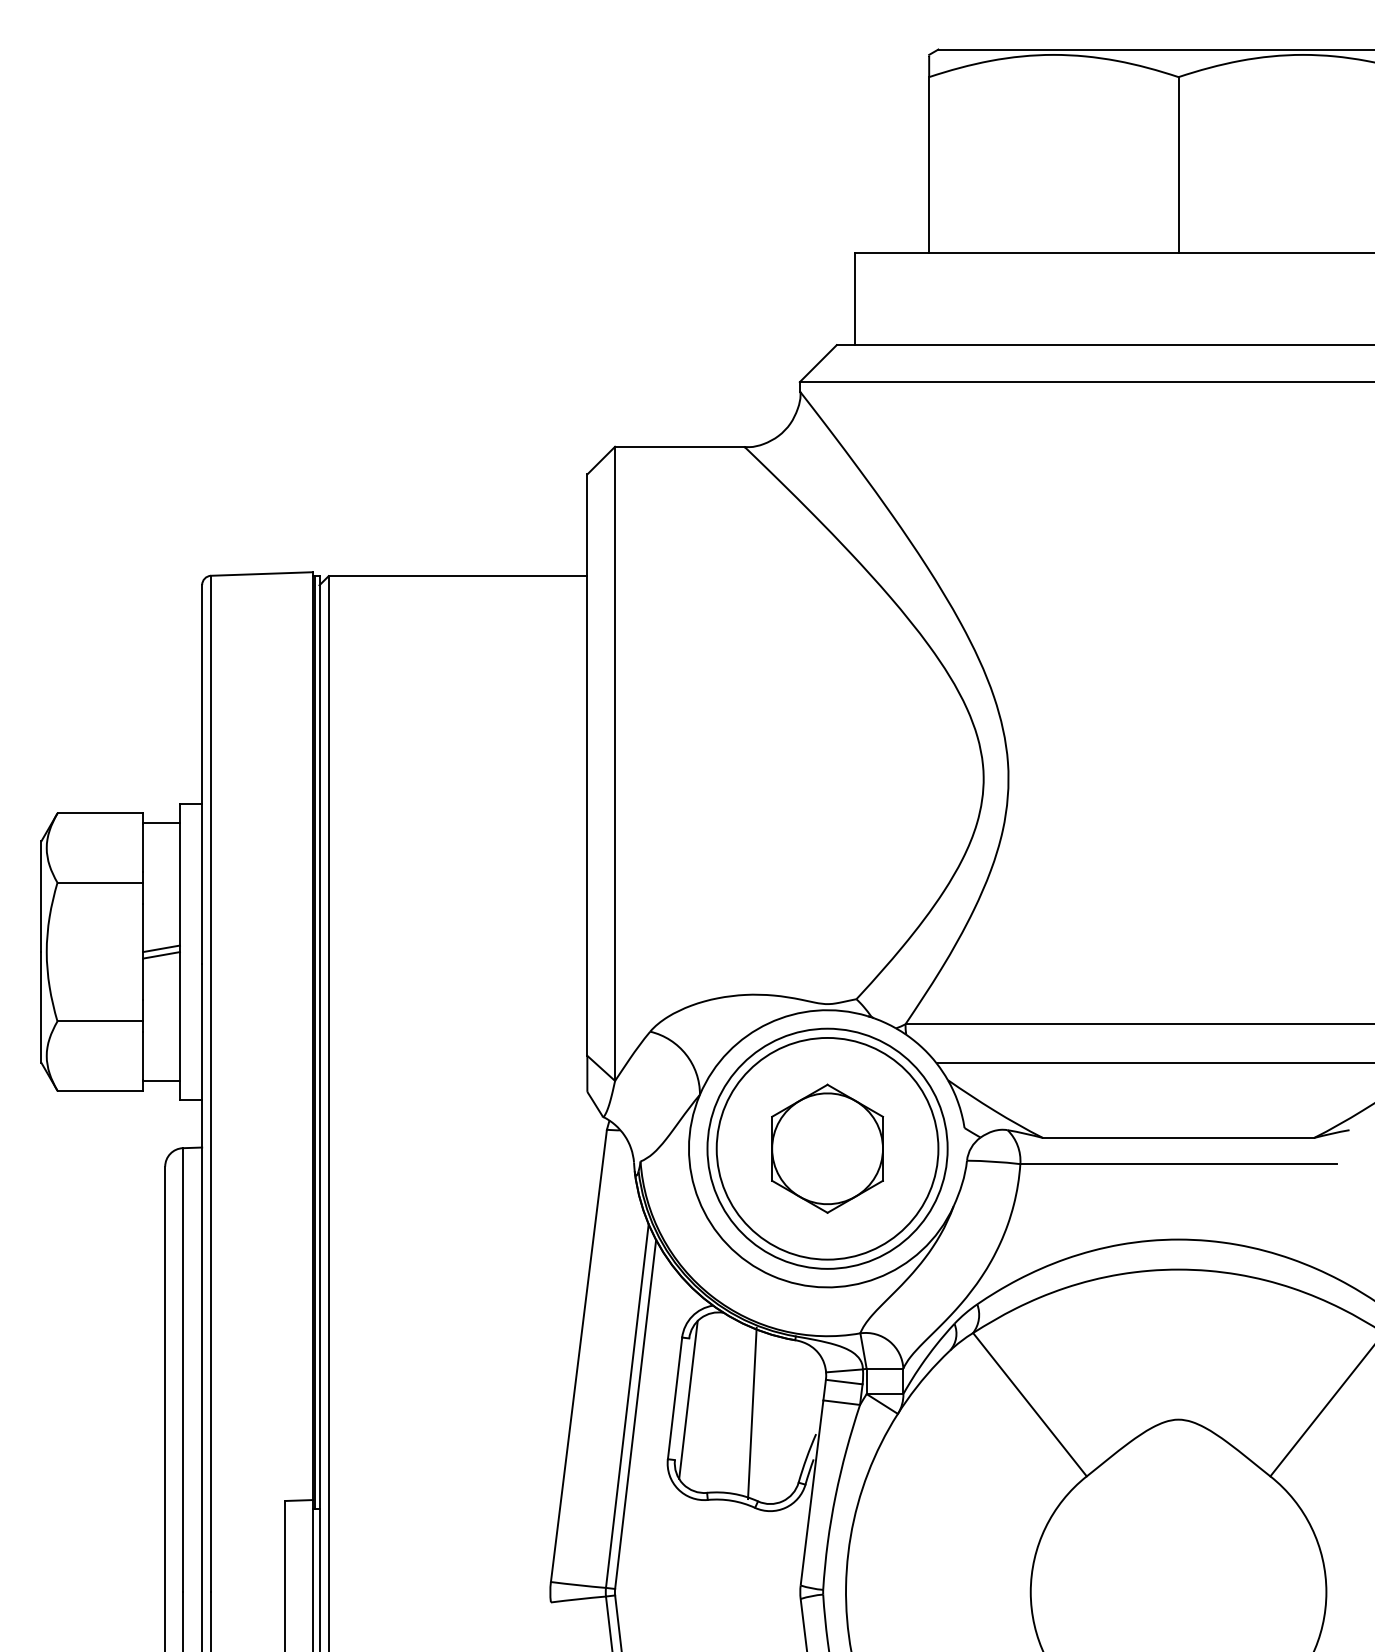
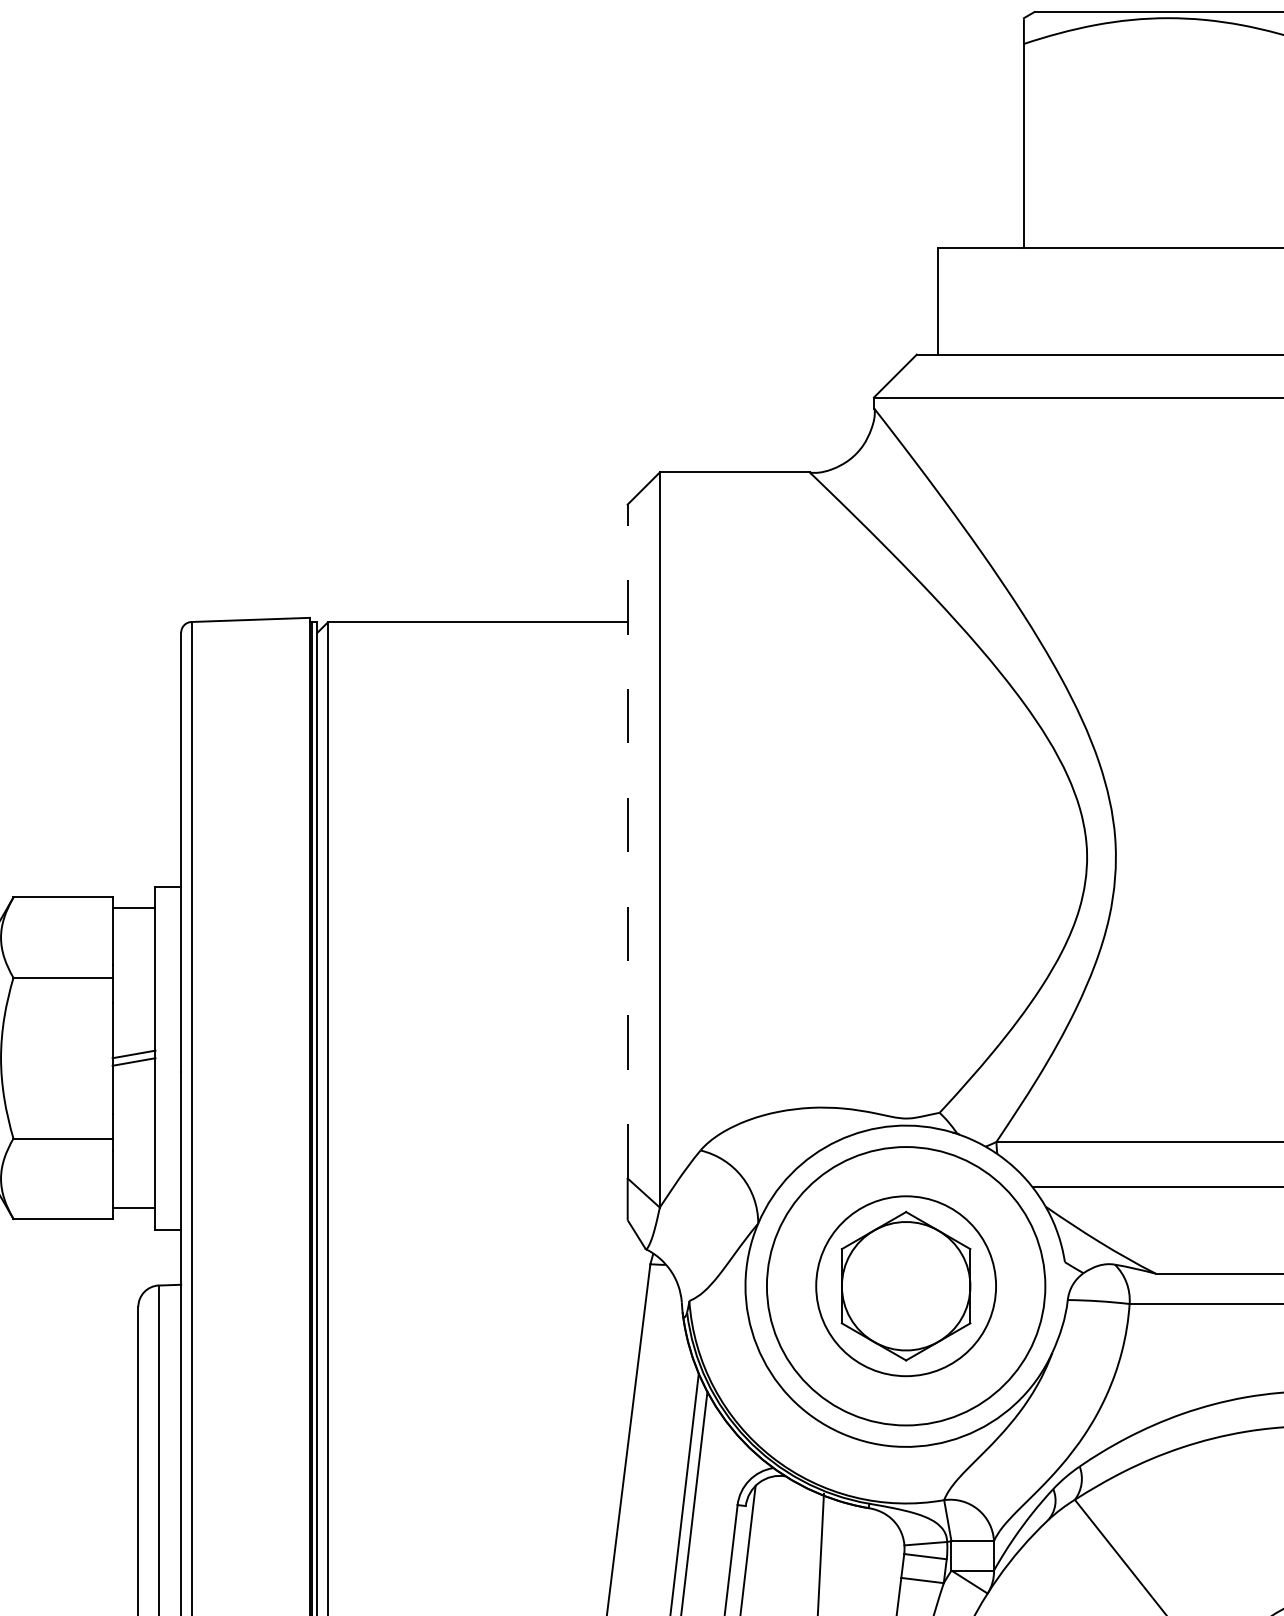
line: (587, 765) -> (627, 841), solid -> dashed
circle: (827, 1148) -> (906, 1285), size x0.7

